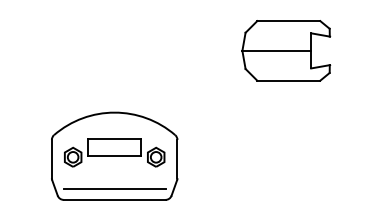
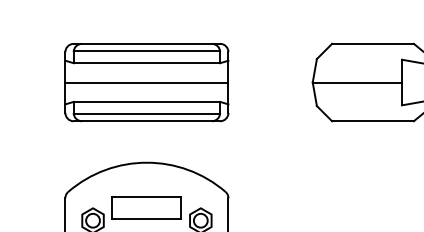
part: (114, 50) -> (146, 82), added

